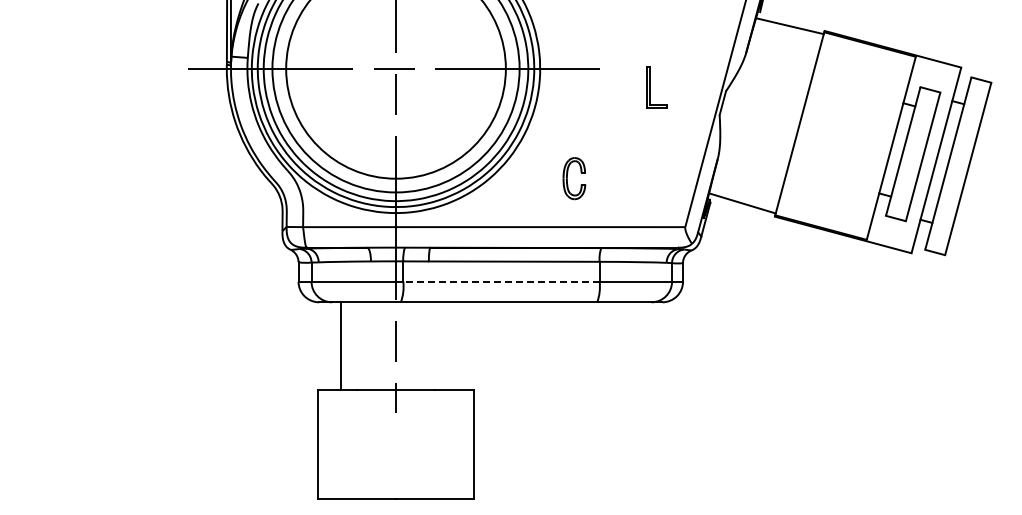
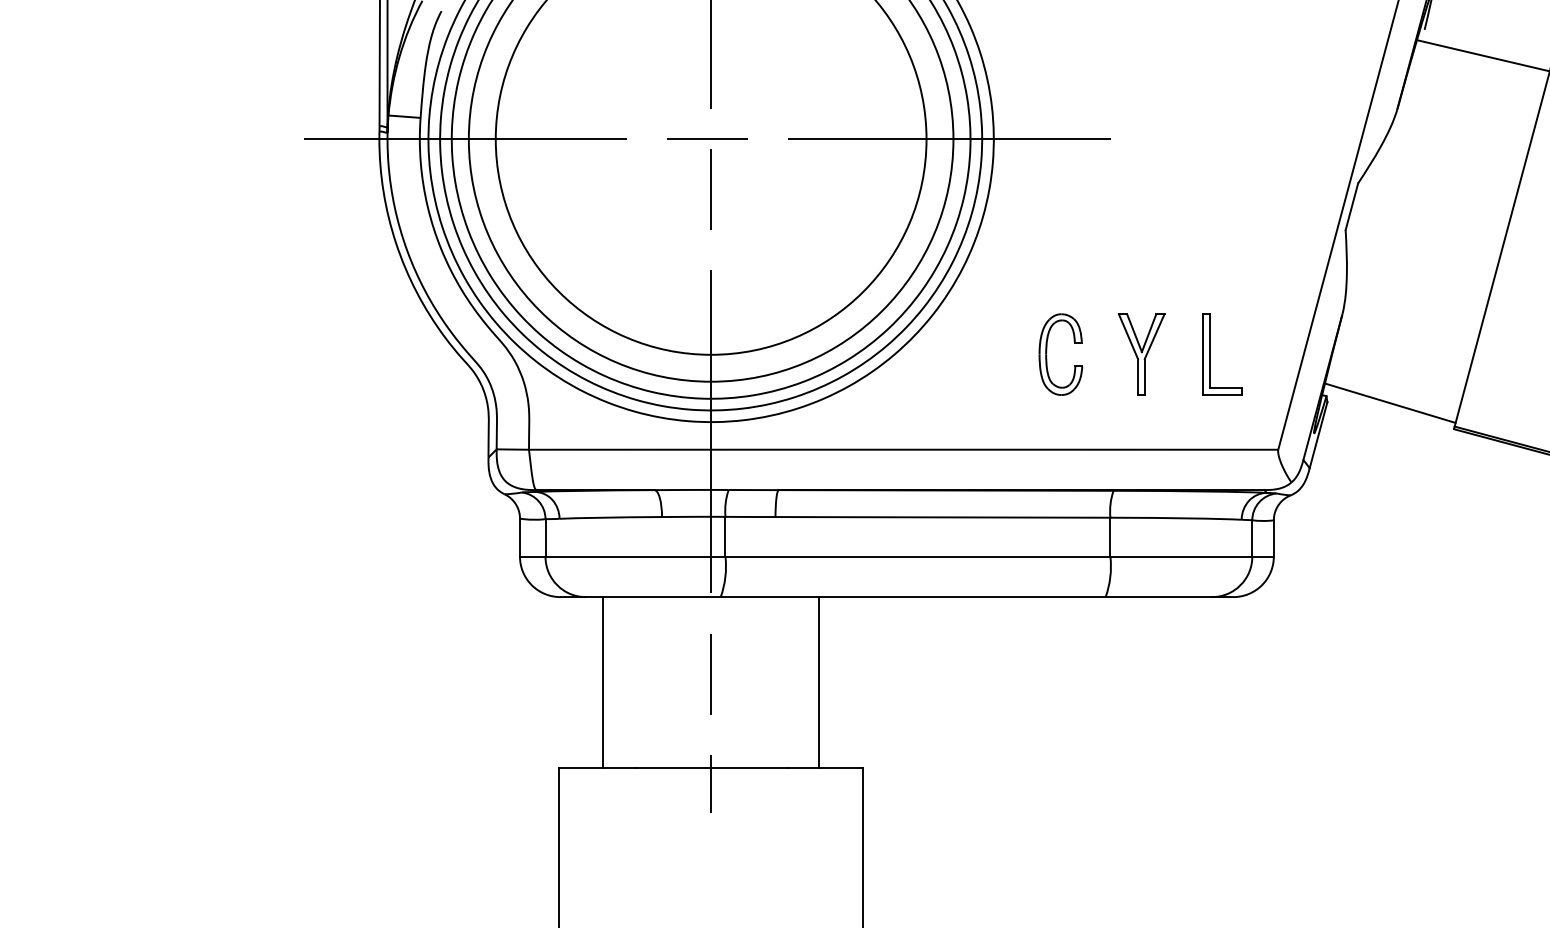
part: (656, 87) -> (1221, 354), moved
part: (615, 178) -> (1141, 354), added
line: (501, 281) -> (917, 556), dashed -> solid
line: (450, 345) -> (817, 681), added

